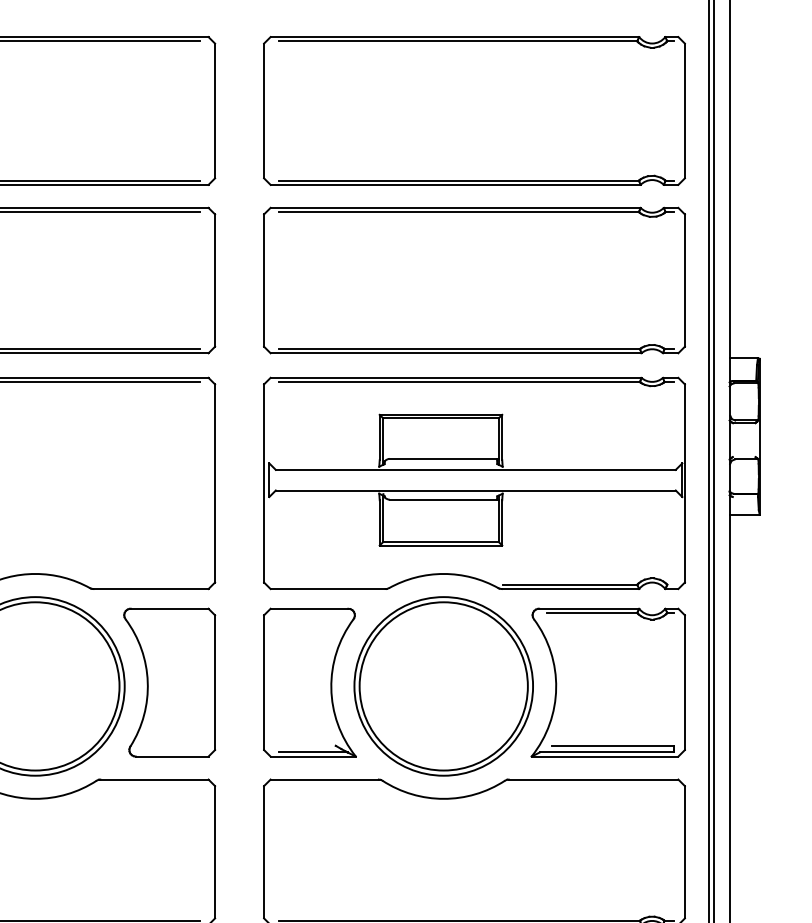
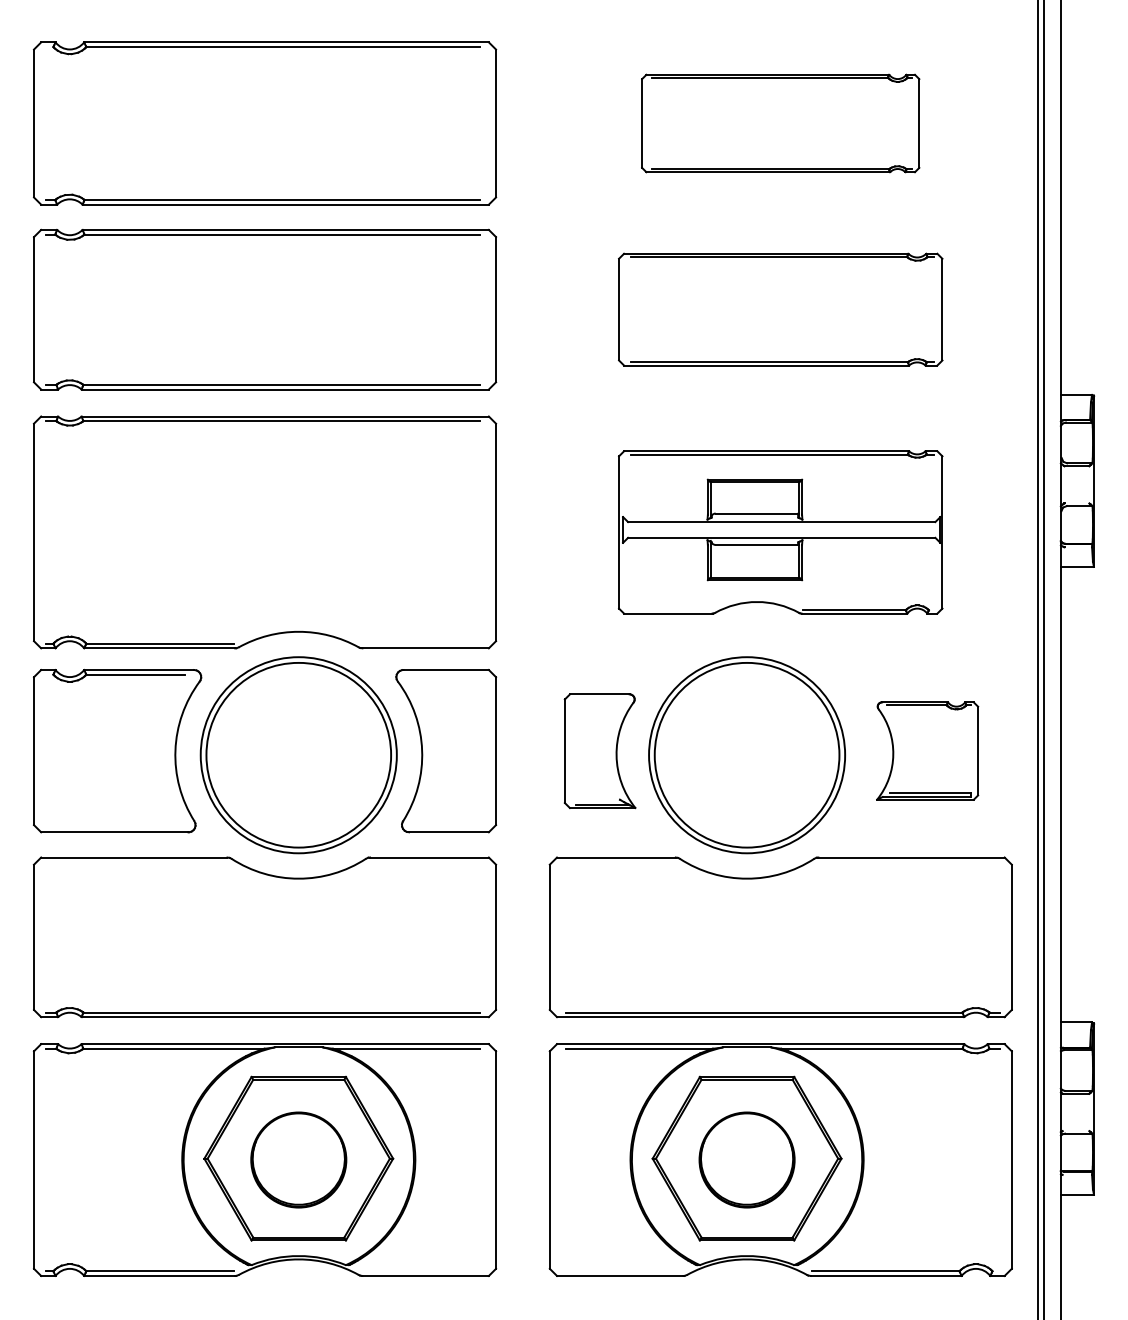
part: (474, 110) -> (780, 123), size x0.6
part: (474, 280) -> (780, 309), size x0.7
part: (474, 483) -> (780, 532), size x0.7
part: (608, 682) -> (927, 750), size x0.6
part: (309, 683) -> (599, 751), size x0.7

